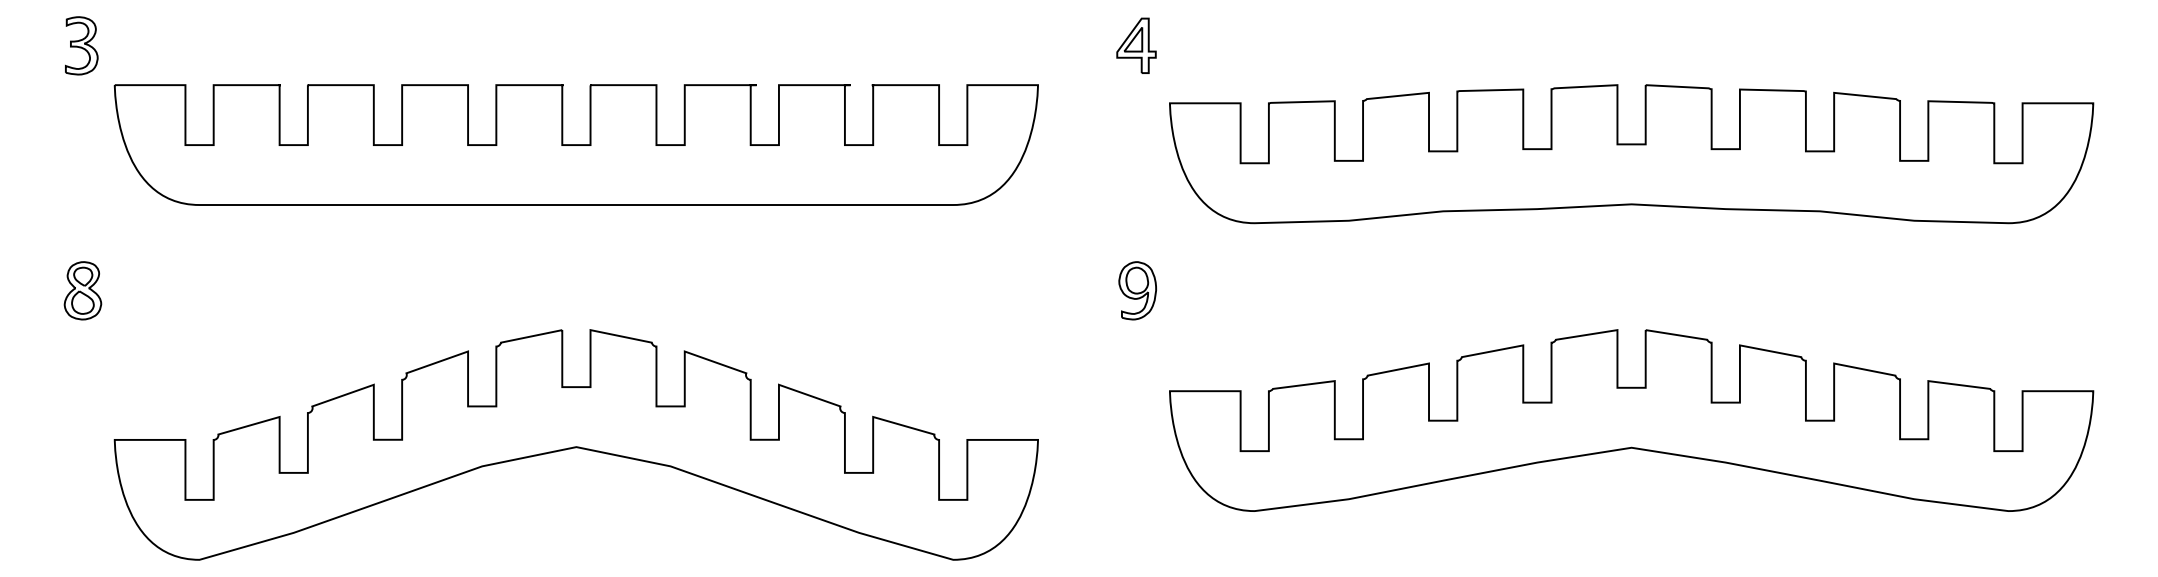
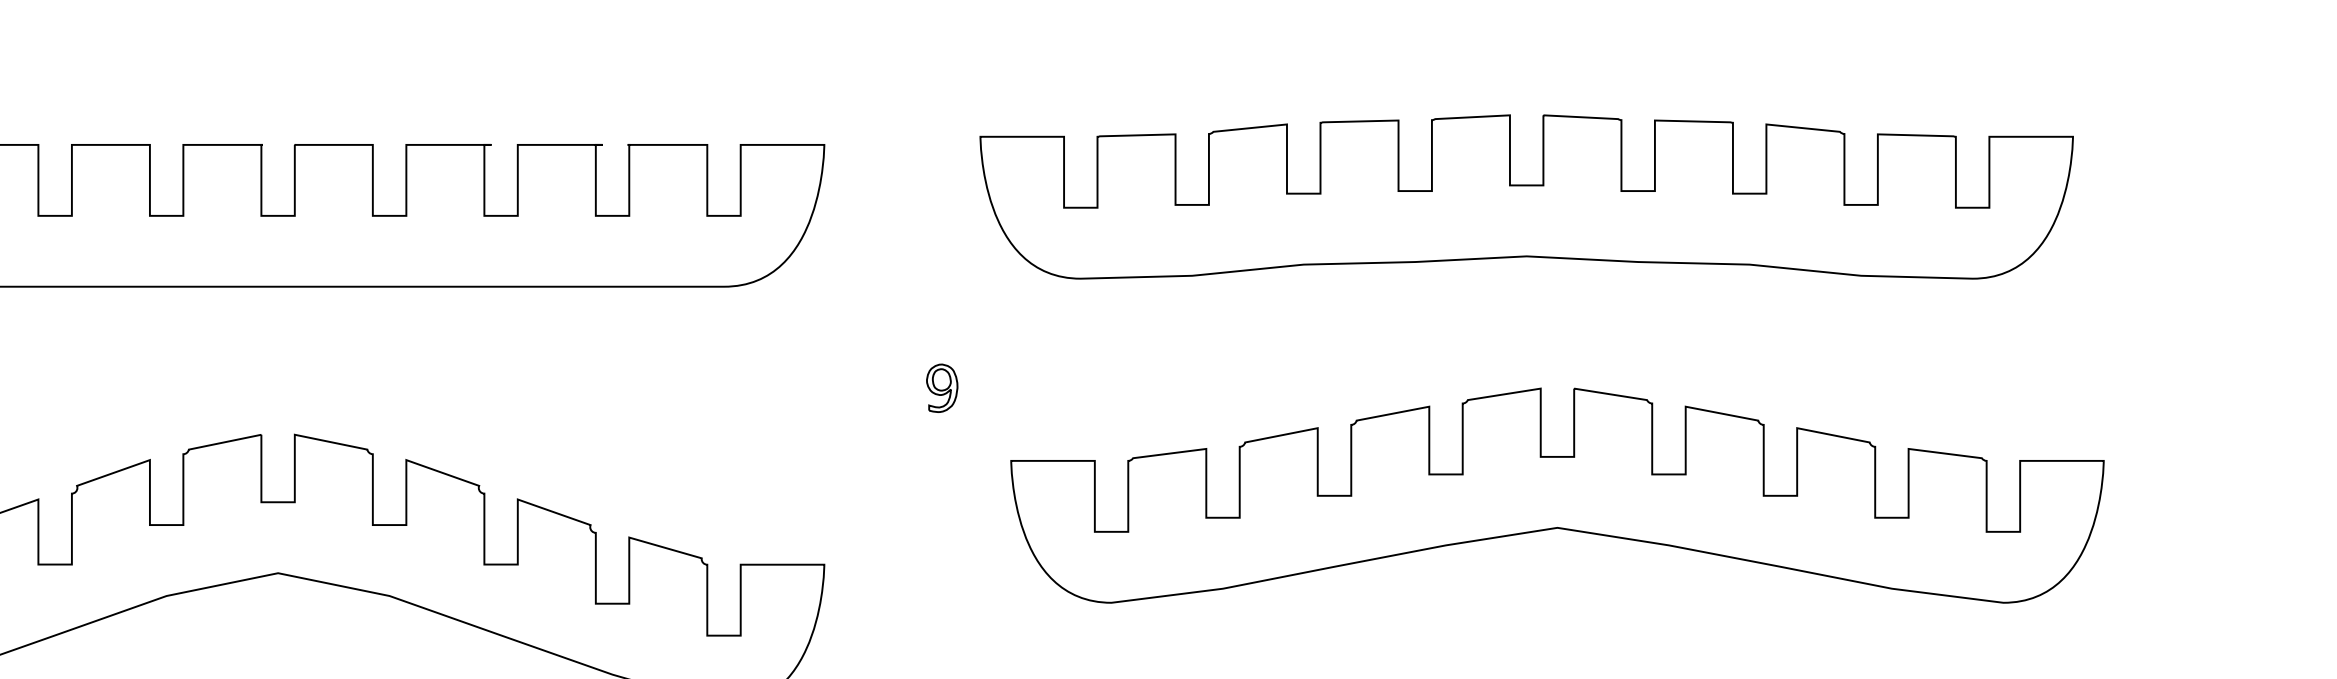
part: (1136, 45) -> (940, 97), removed
part: (1631, 154) -> (1526, 197), moved
part: (1137, 290) -> (942, 387), size x0.7
part: (1631, 420) -> (1557, 495), moved

